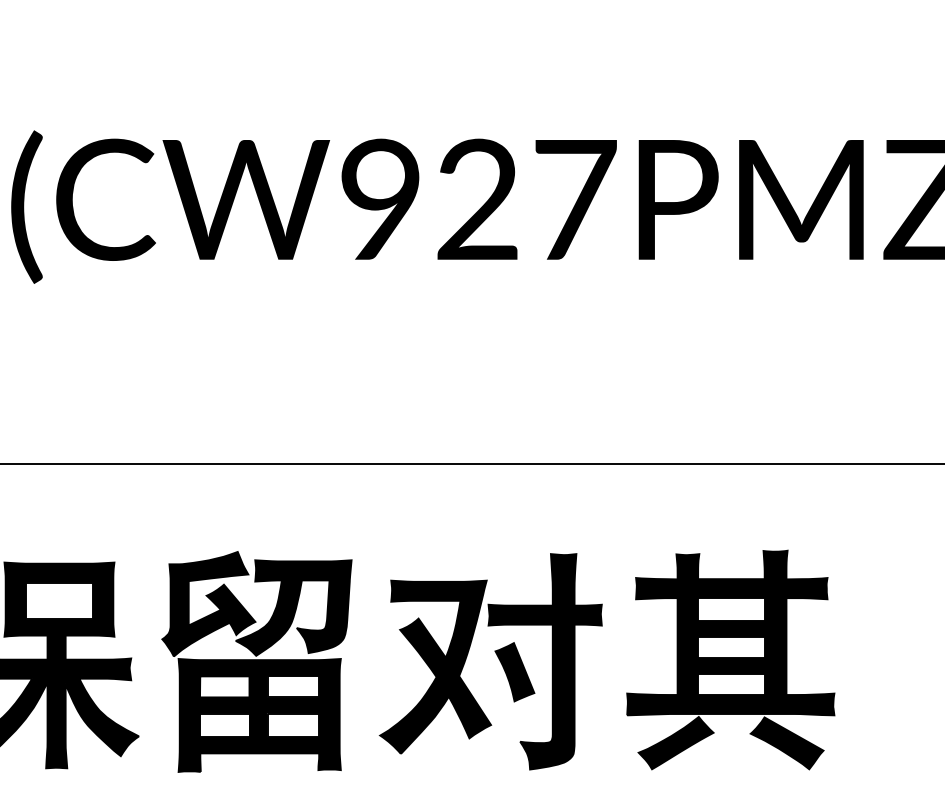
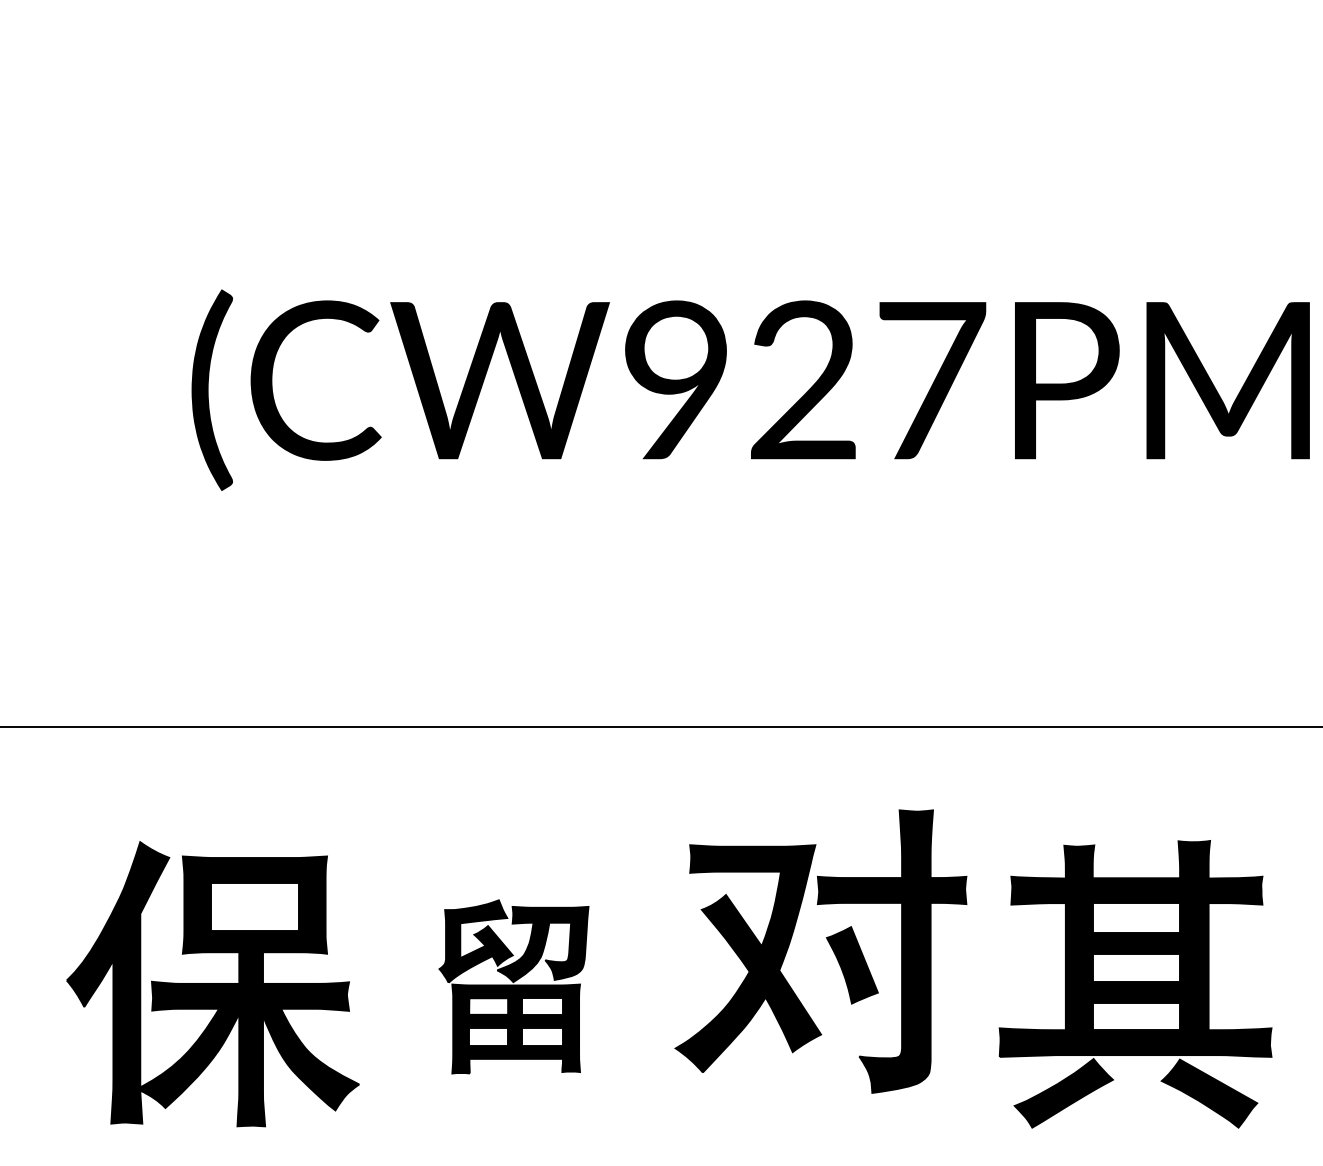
part: (497, 657) -> (829, 945), moved
part: (256, 661) -> (513, 986), size x0.6

